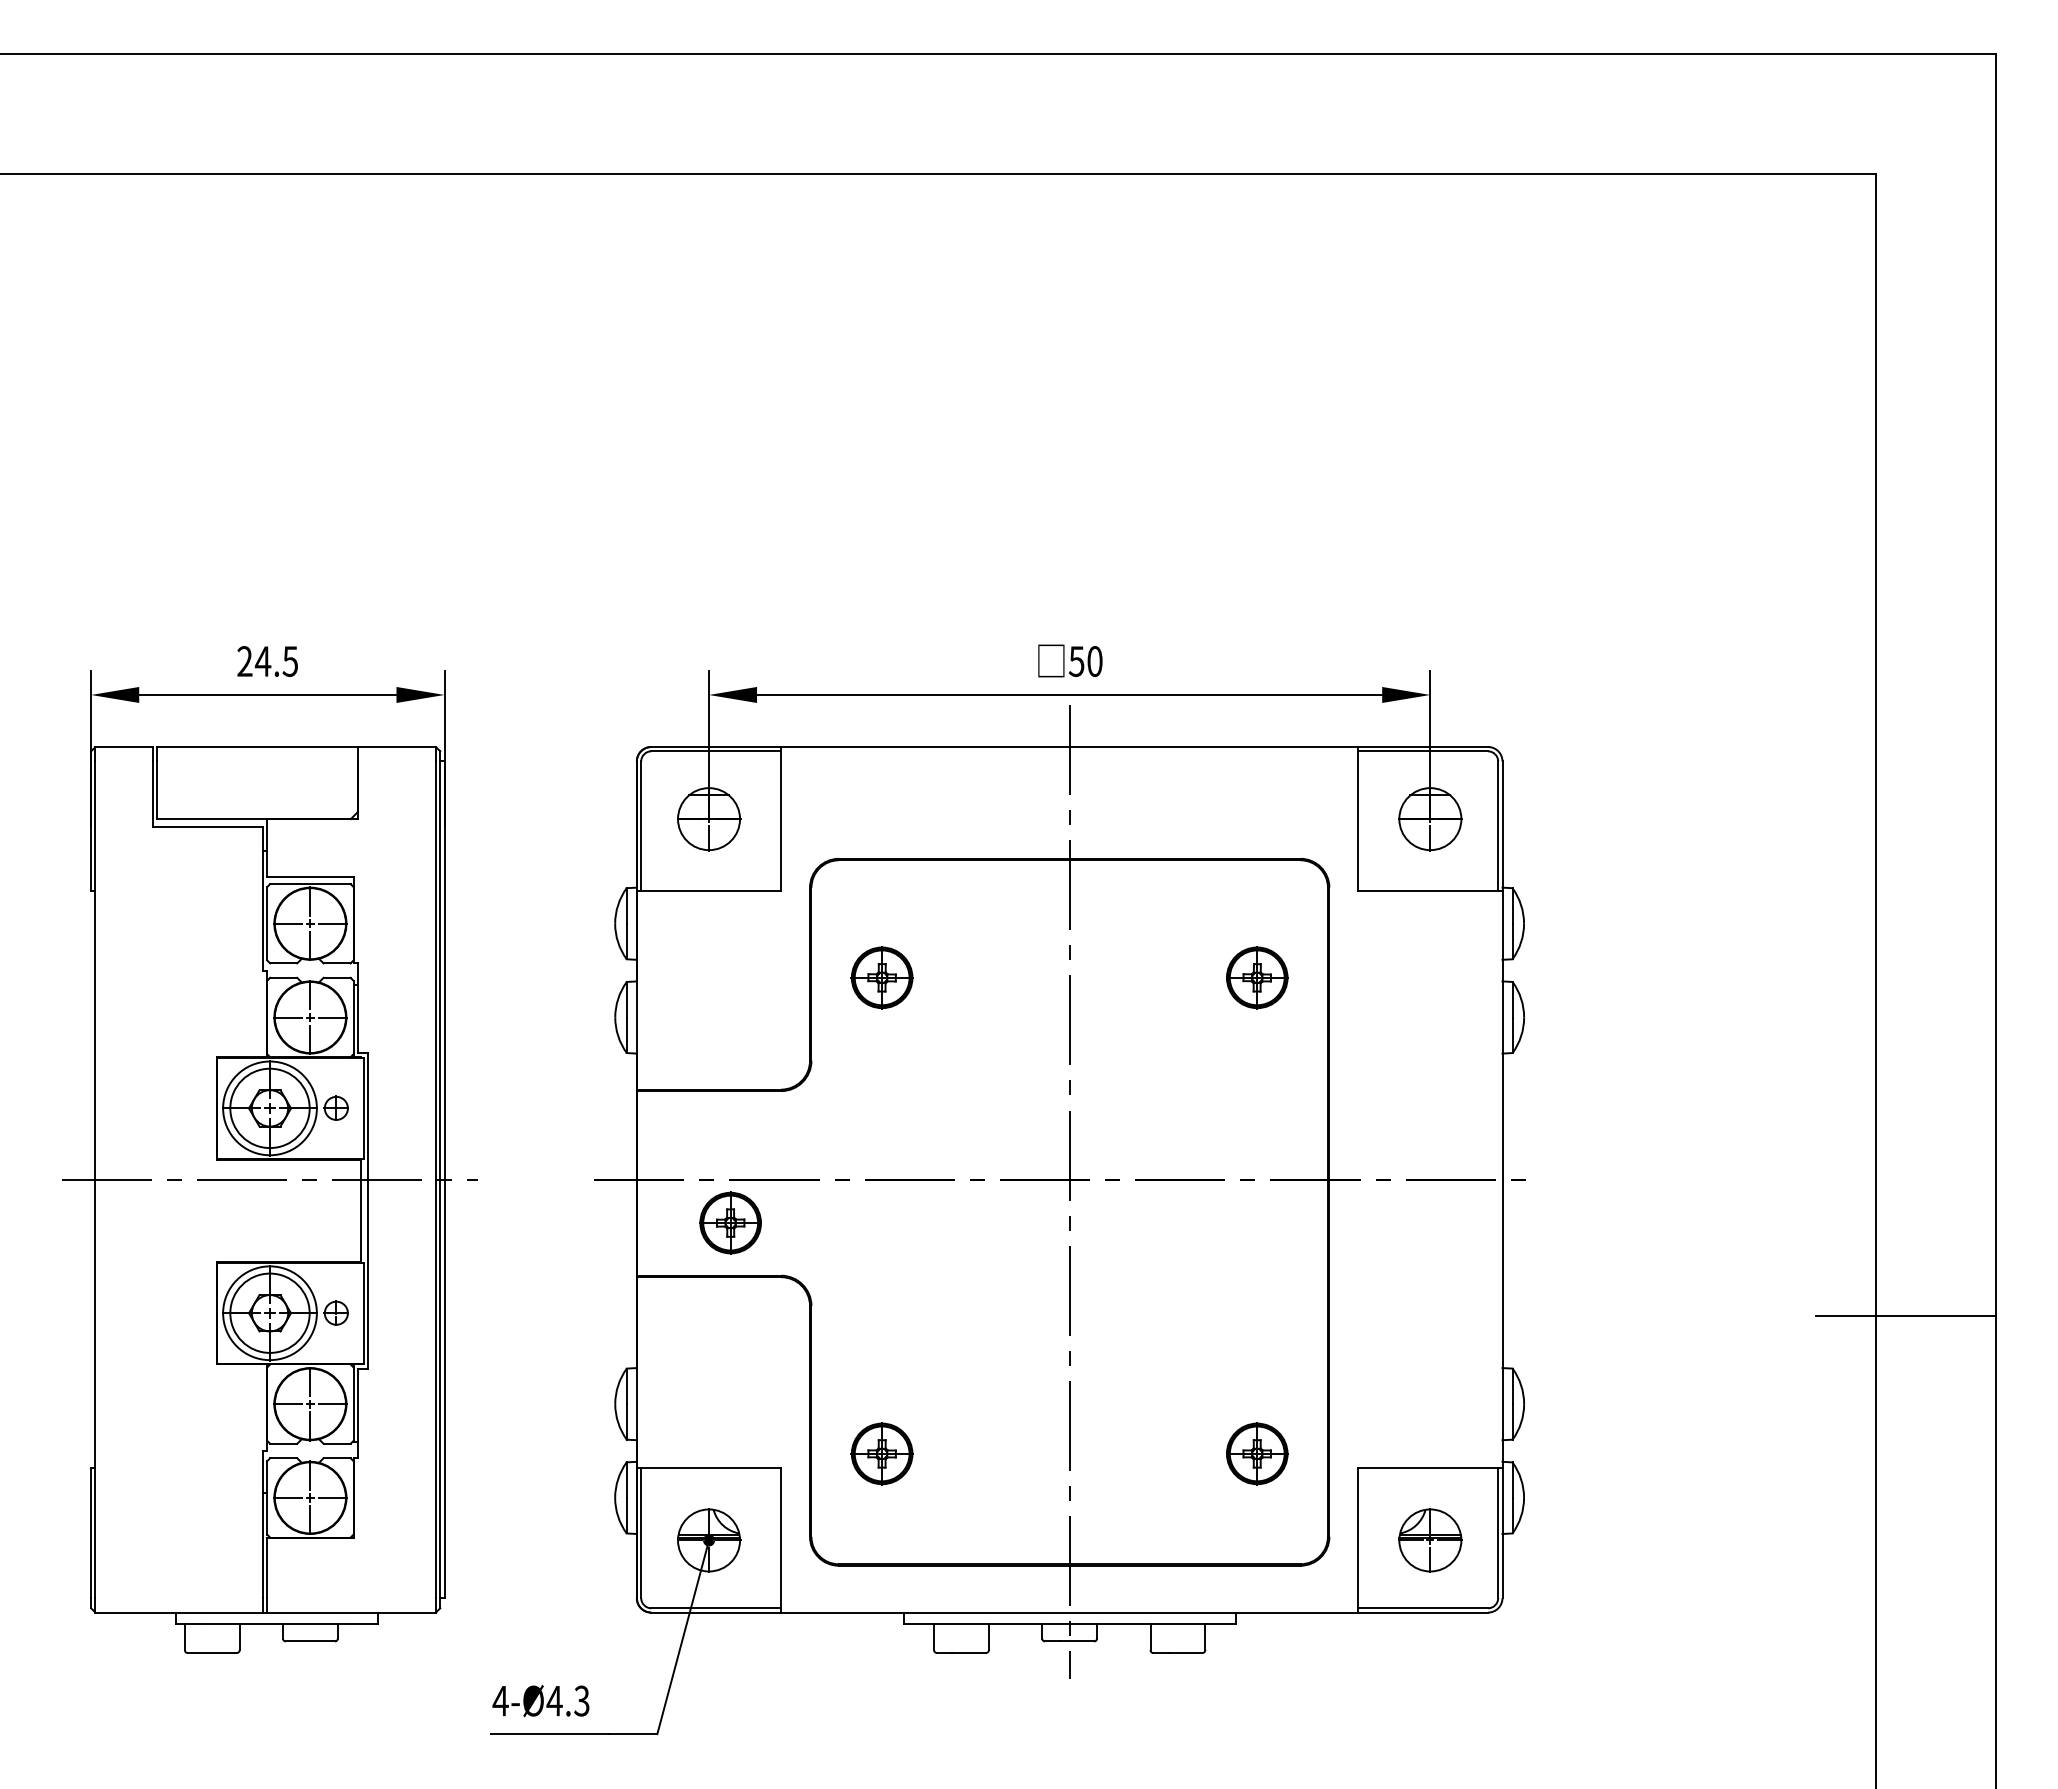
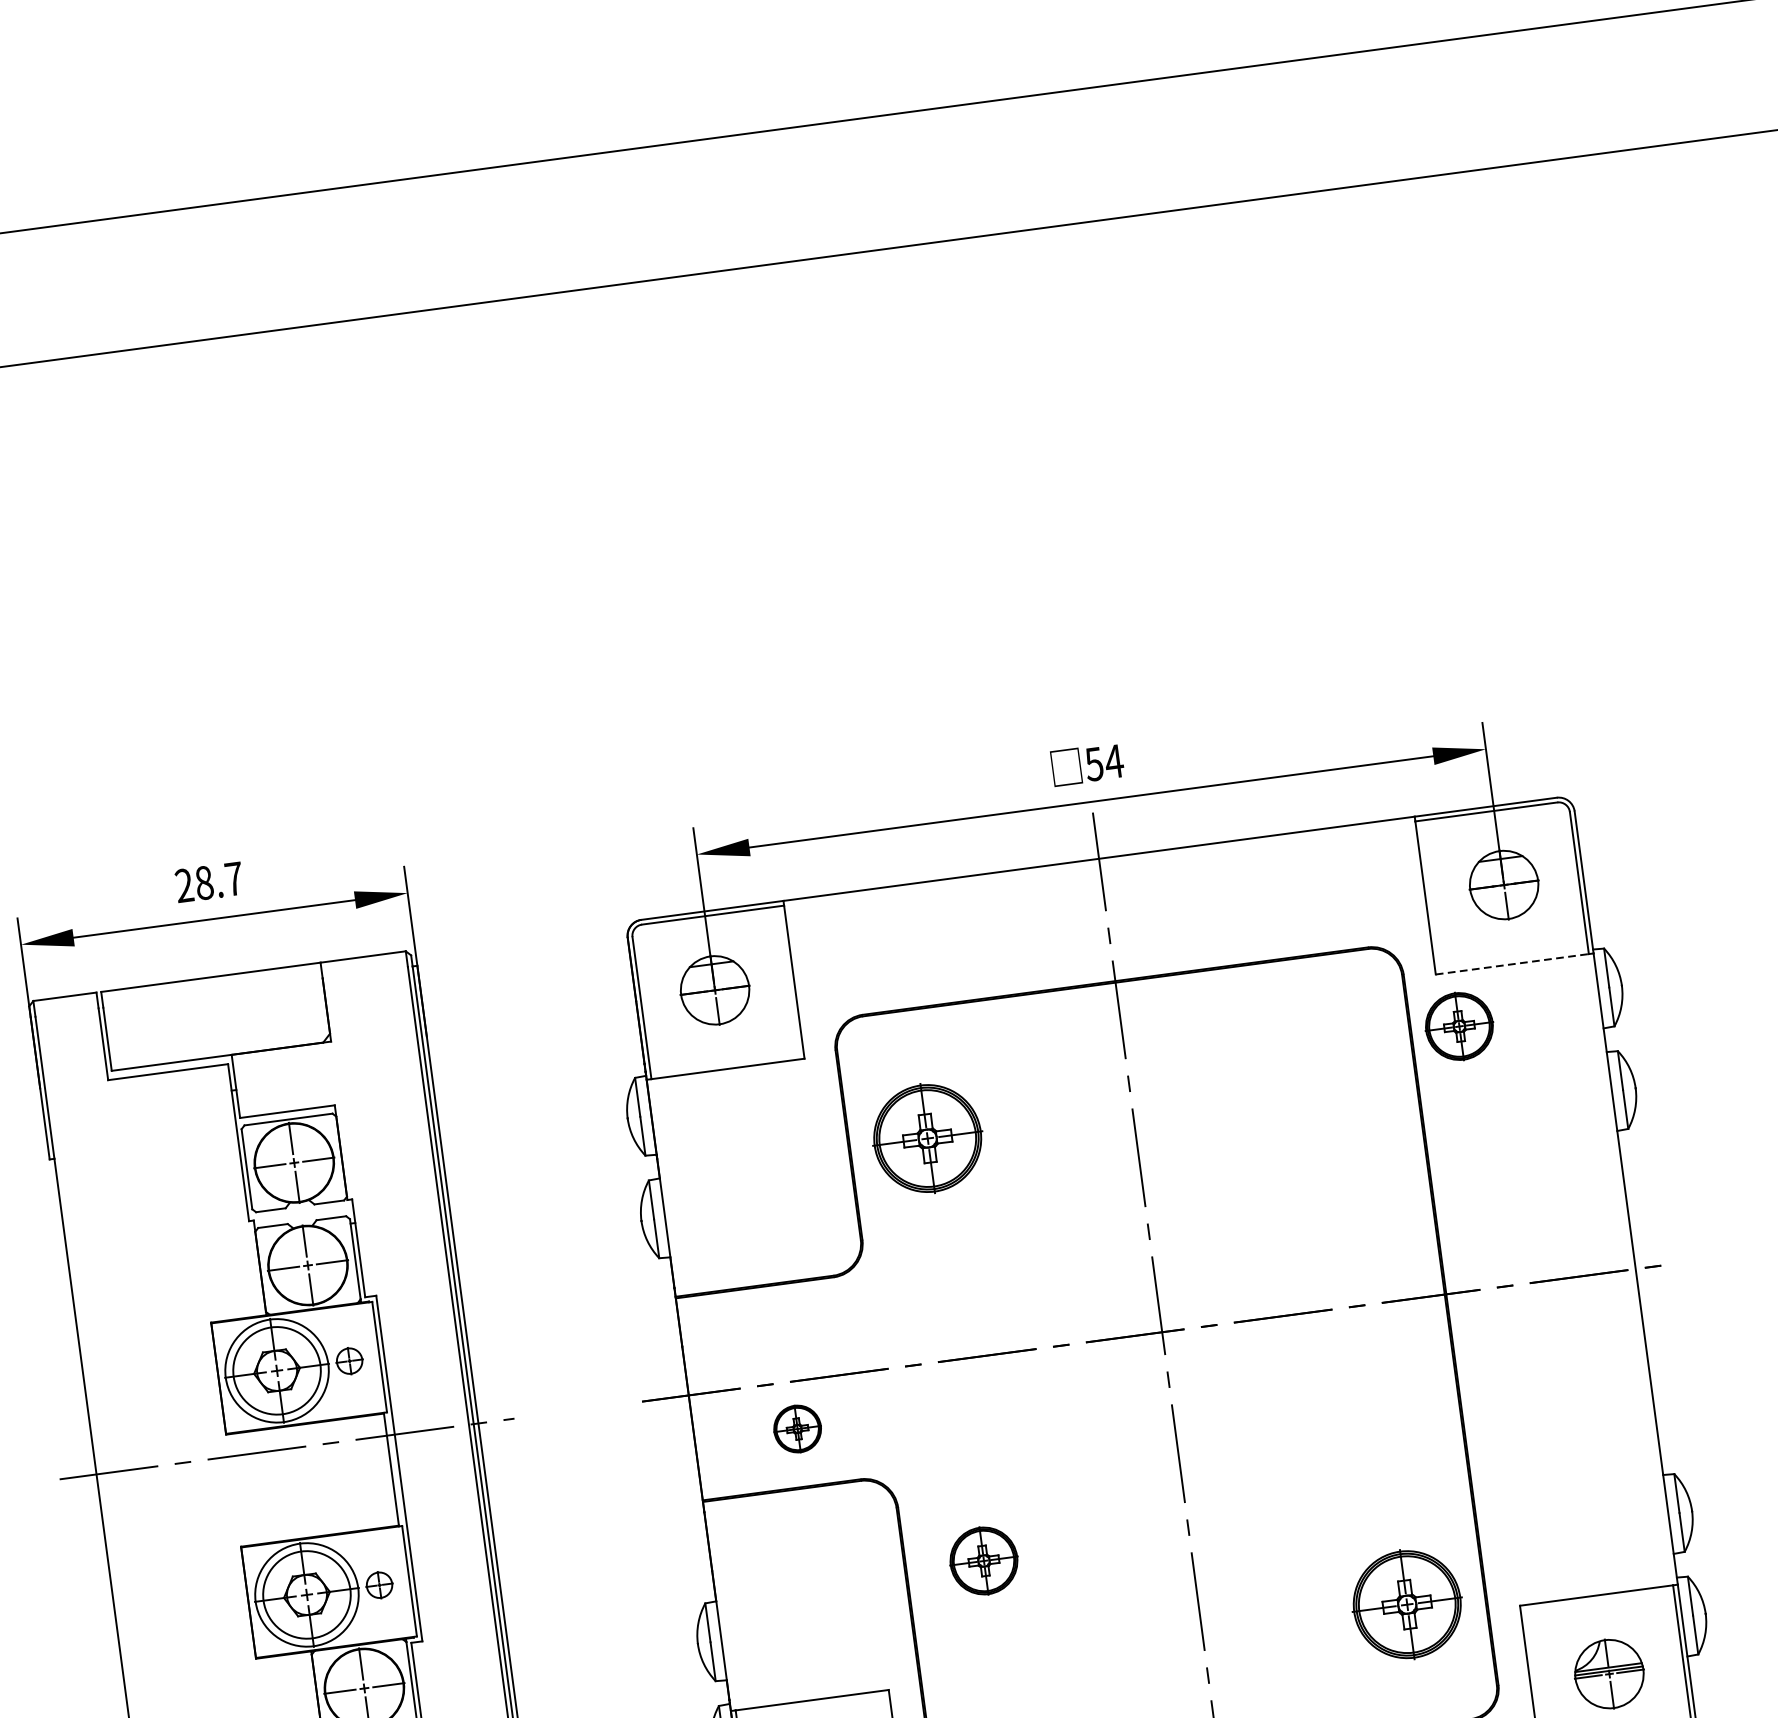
text: (276, 661) -> (218, 881), 24.5 -> 28.7
text: (1094, 661) -> (1113, 761), 50 -> 54
line: (1428, 891) -> (1512, 964), solid -> dashed
part: (881, 977) -> (926, 1138), size x1.6
part: (1257, 977) -> (1459, 1026), moved
part: (730, 1222) -> (797, 1428), size x0.7
part: (881, 1453) -> (983, 1560), moved
part: (1257, 1453) -> (1407, 1604), size x1.6

